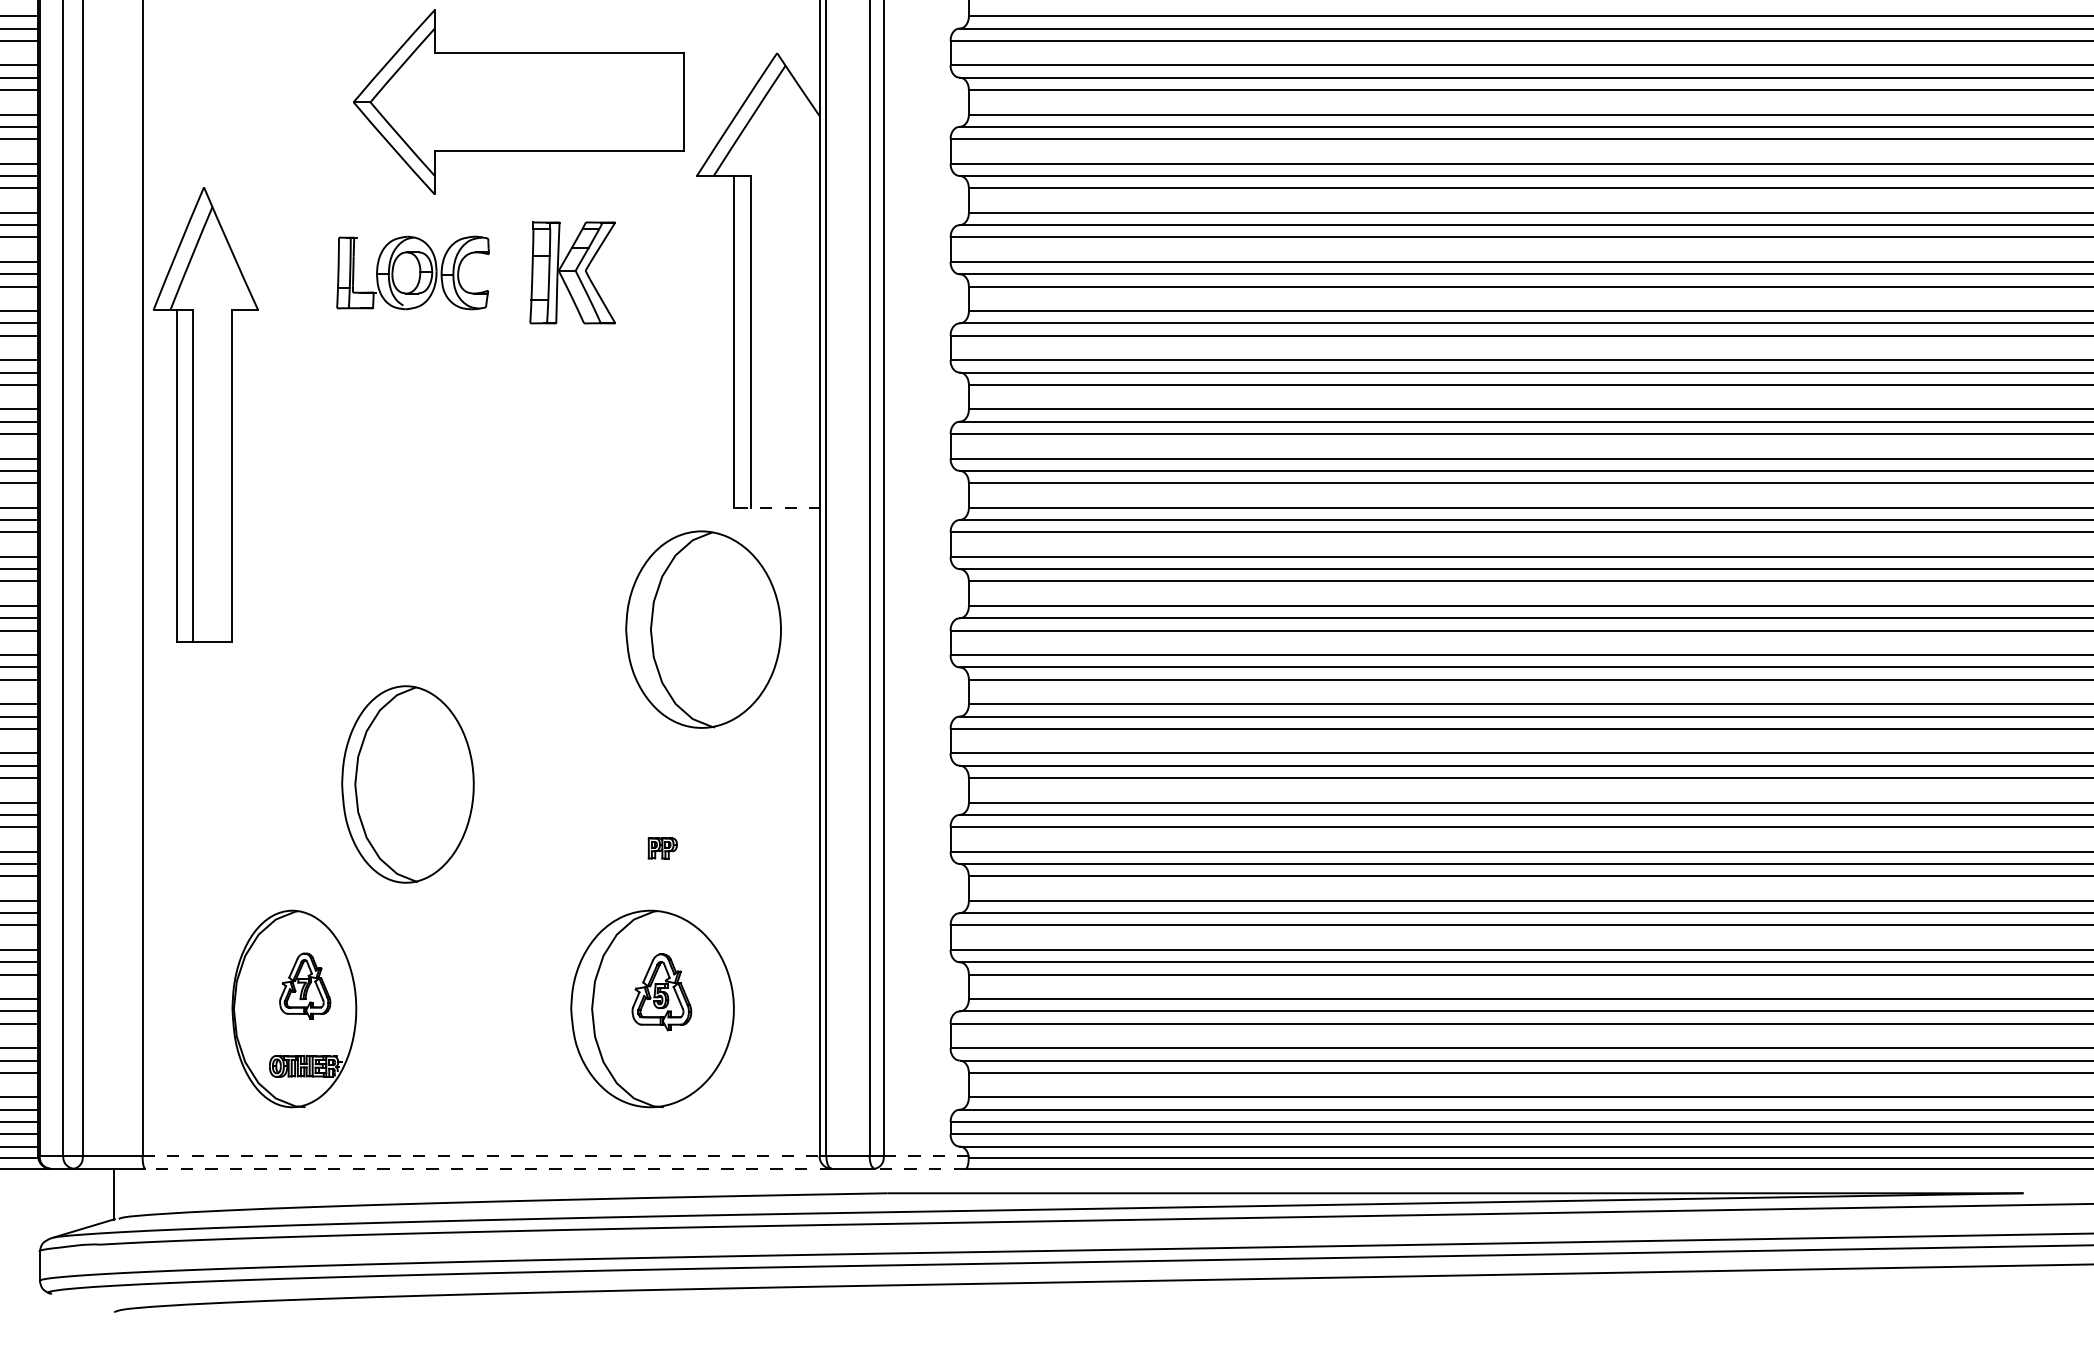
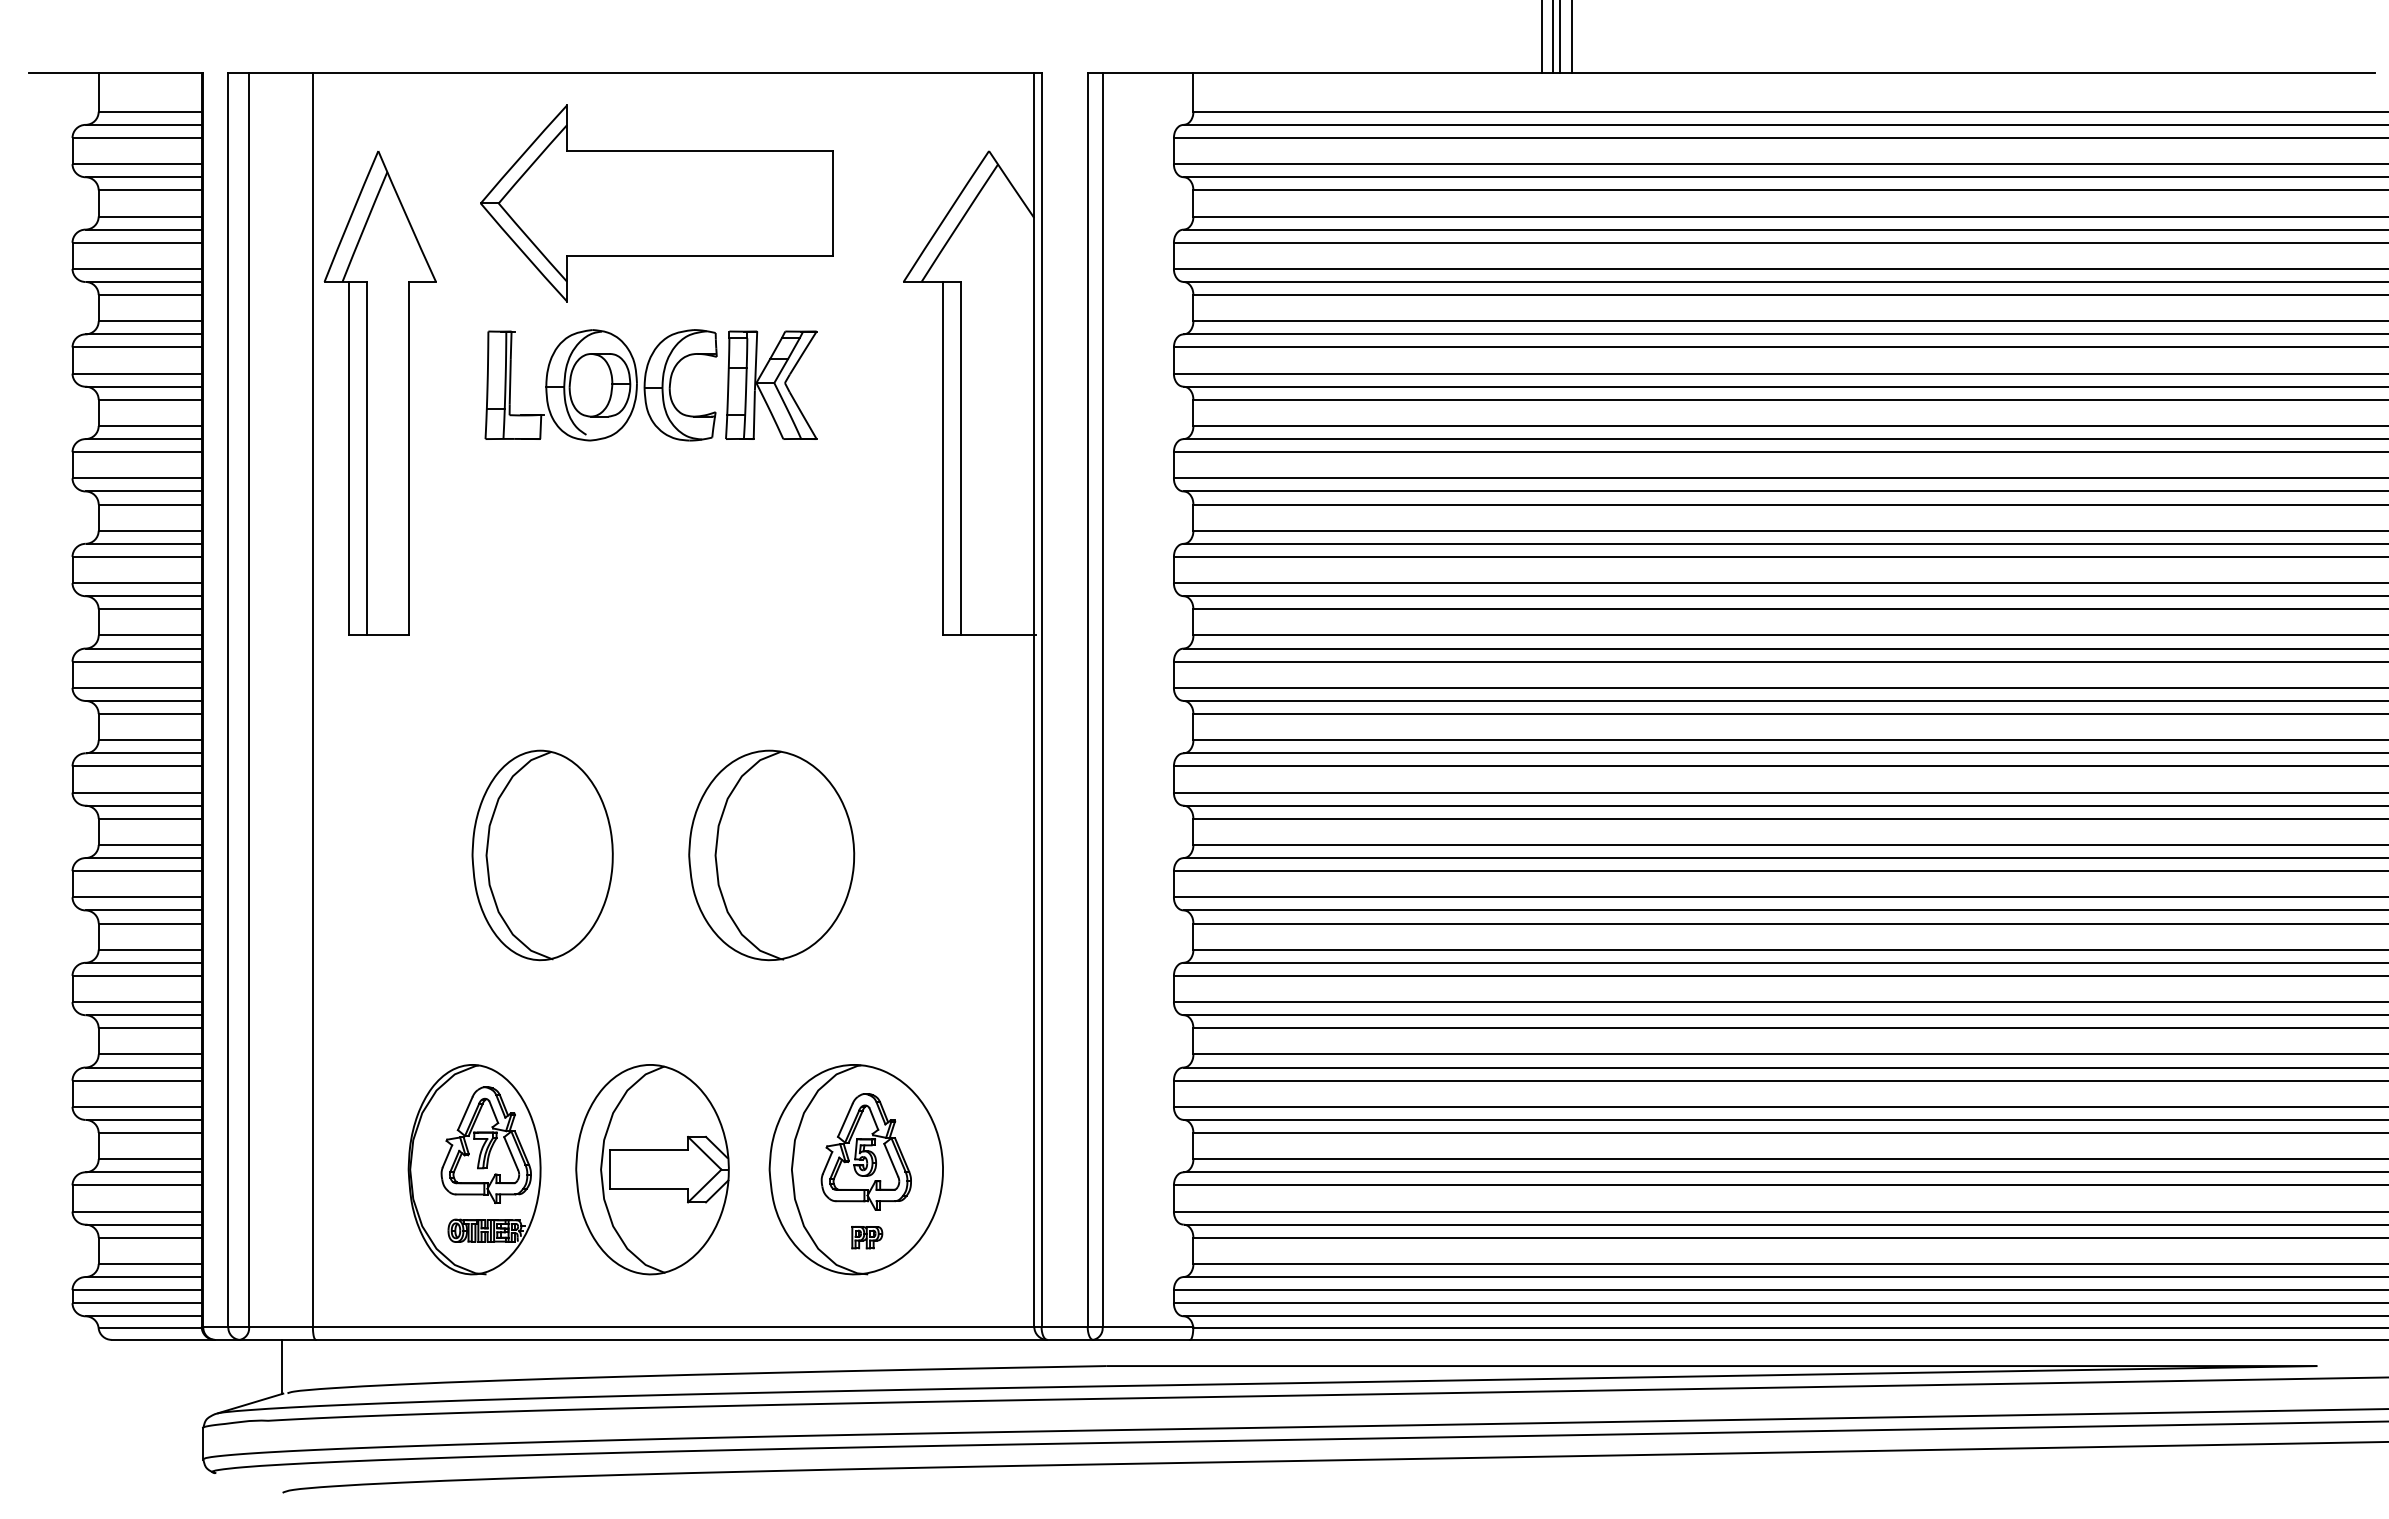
part: (518, 102) -> (656, 203), moved
part: (412, 273) -> (600, 385), size x1.43
part: (205, 413) -> (379, 392), moved
line: (777, 507) -> (989, 635), dashed -> solid
part: (703, 629) -> (771, 855), moved
part: (407, 784) -> (542, 855), moved
part: (663, 848) -> (867, 1237), moved
part: (304, 986) -> (485, 1145), size x1.67
part: (661, 991) -> (865, 1151), size x1.43
part: (461, 1008) -> (652, 1169), added
line: (481, 1156) -> (673, 1326), dashed -> solid
line: (926, 1156) -> (1148, 1326), dashed -> solid
line: (488, 1168) -> (681, 1339), dashed -> solid
line: (920, 1168) -> (1141, 1339), dashed -> solid

